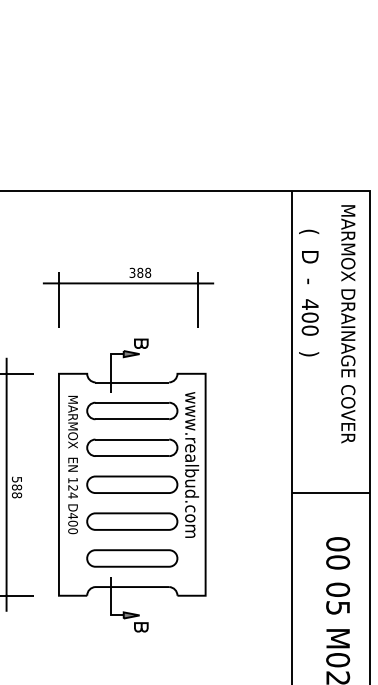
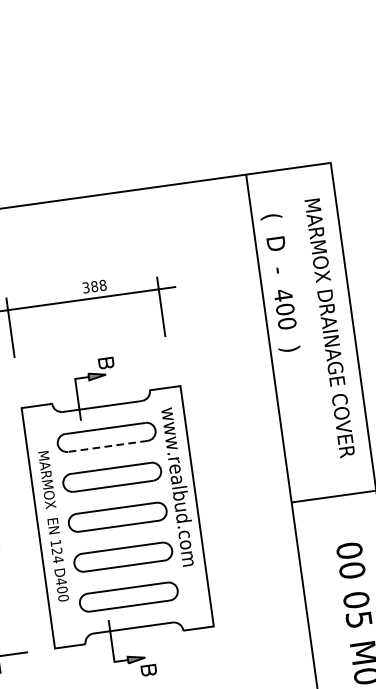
text: (348, 324) -> (330, 328), moved
line: (132, 419) -> (108, 446), solid -> dashed
text: (72, 464) -> (52, 525), moved

